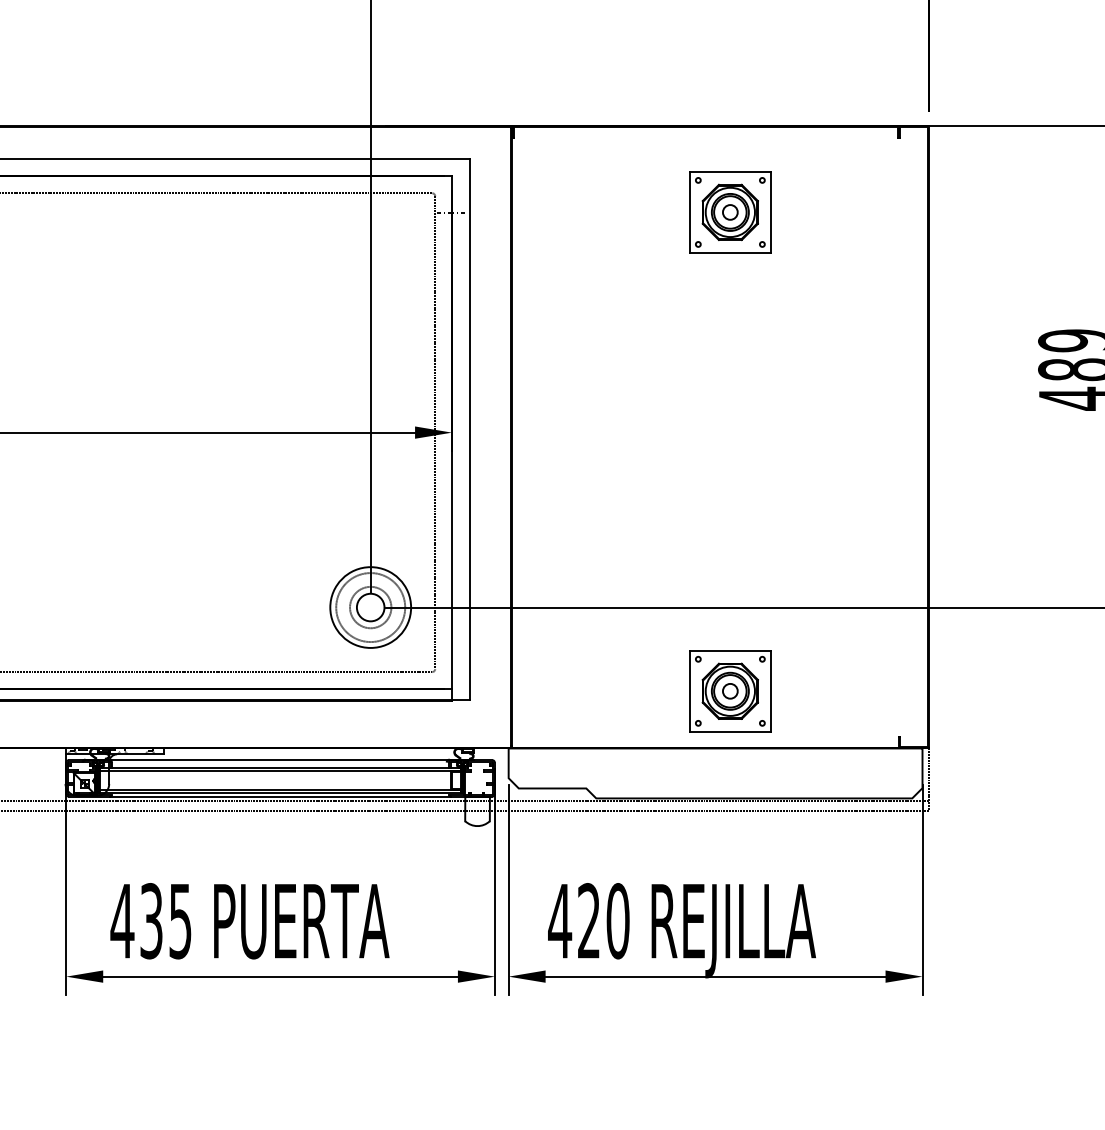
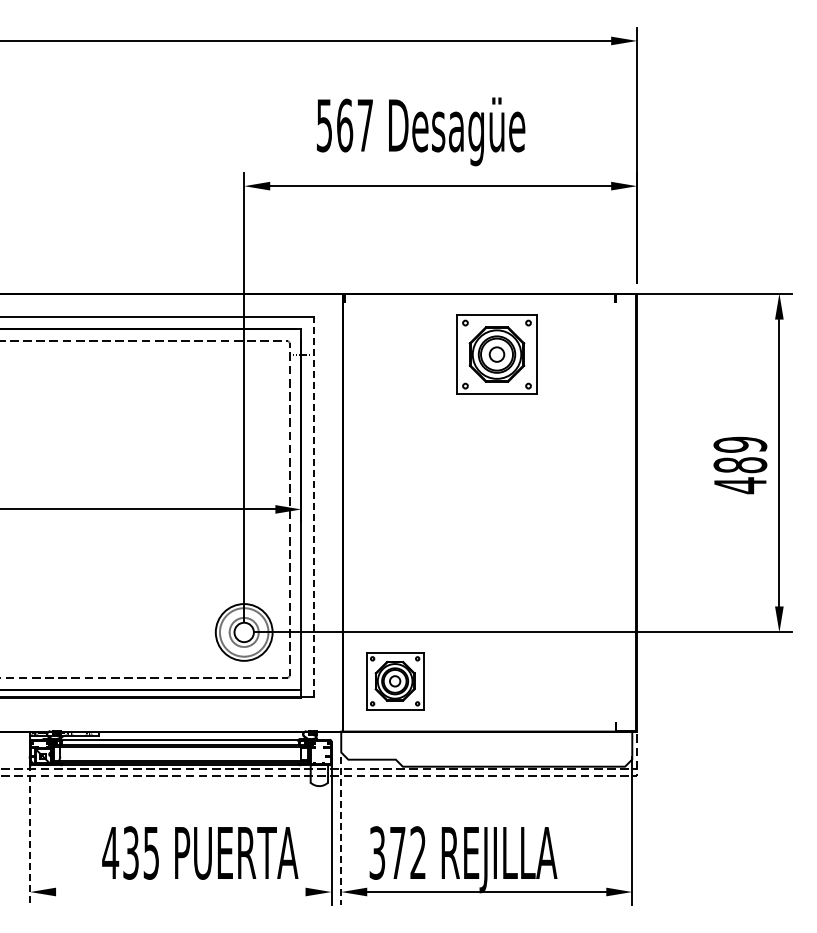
part: (730, 212) -> (497, 354), size x1.4
line: (469, 428) -> (313, 506), solid -> dashed
part: (730, 691) -> (395, 681), moved
line: (509, 890) -> (341, 831), solid -> dashed
line: (66, 894) -> (30, 834), solid -> dashed
text: (250, 920) -> (200, 852), moved
text: (588, 920) -> (397, 852), 420 -> 372
line: (280, 977) -> (180, 892), removed

